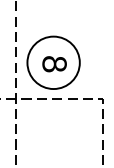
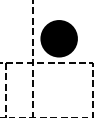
fill: (52, 62) -> (58, 38), added

